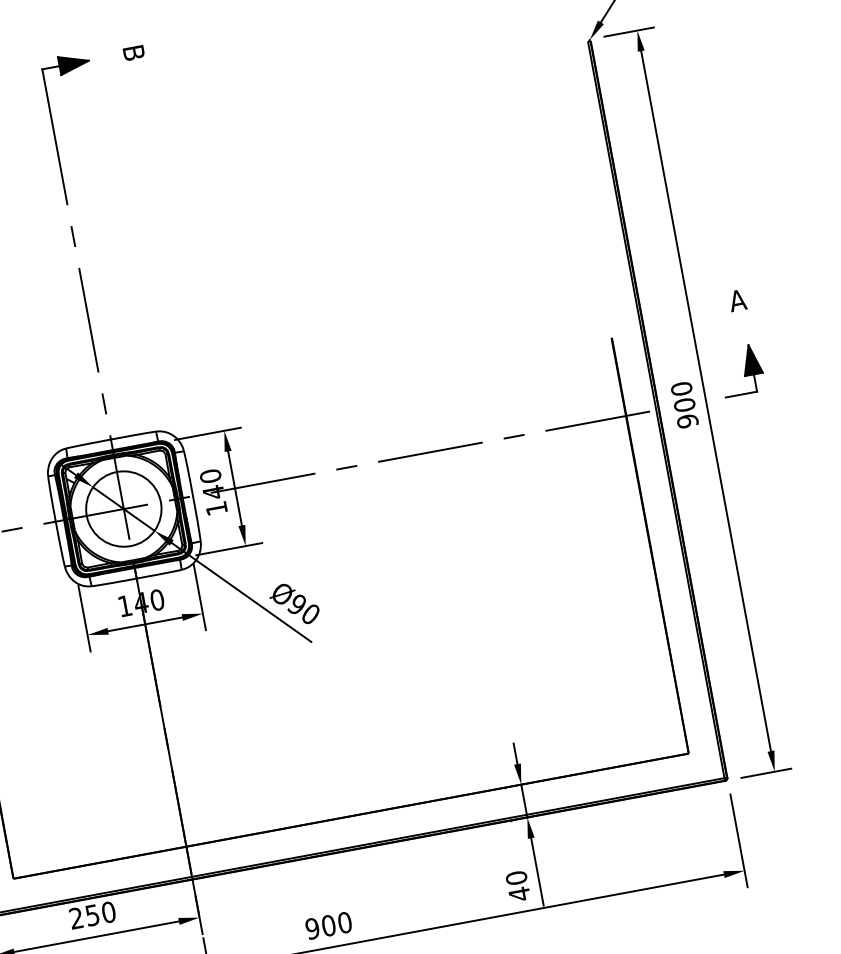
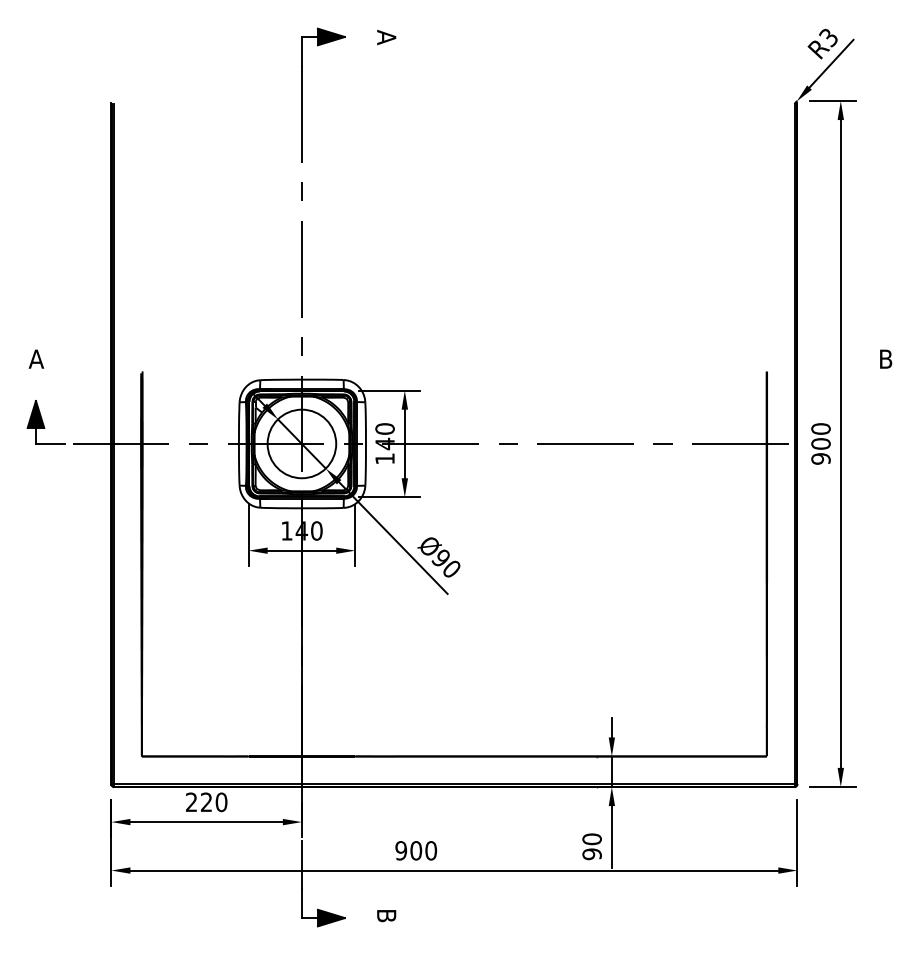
text: (133, 52) -> (386, 37), B -> A
text: (737, 299) -> (885, 358), A -> B
part: (741, 370) -> (877, 422), removed
text: (518, 894) -> (591, 854), 40 -> 90
text: (92, 915) -> (206, 802), 250 -> 220

